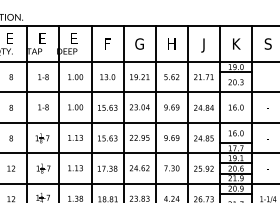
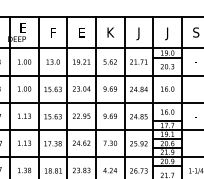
text: (139, 43) -> (81, 32), G -> E
text: (172, 43) -> (110, 32), H -> K
text: (236, 45) -> (167, 33), K -> J

